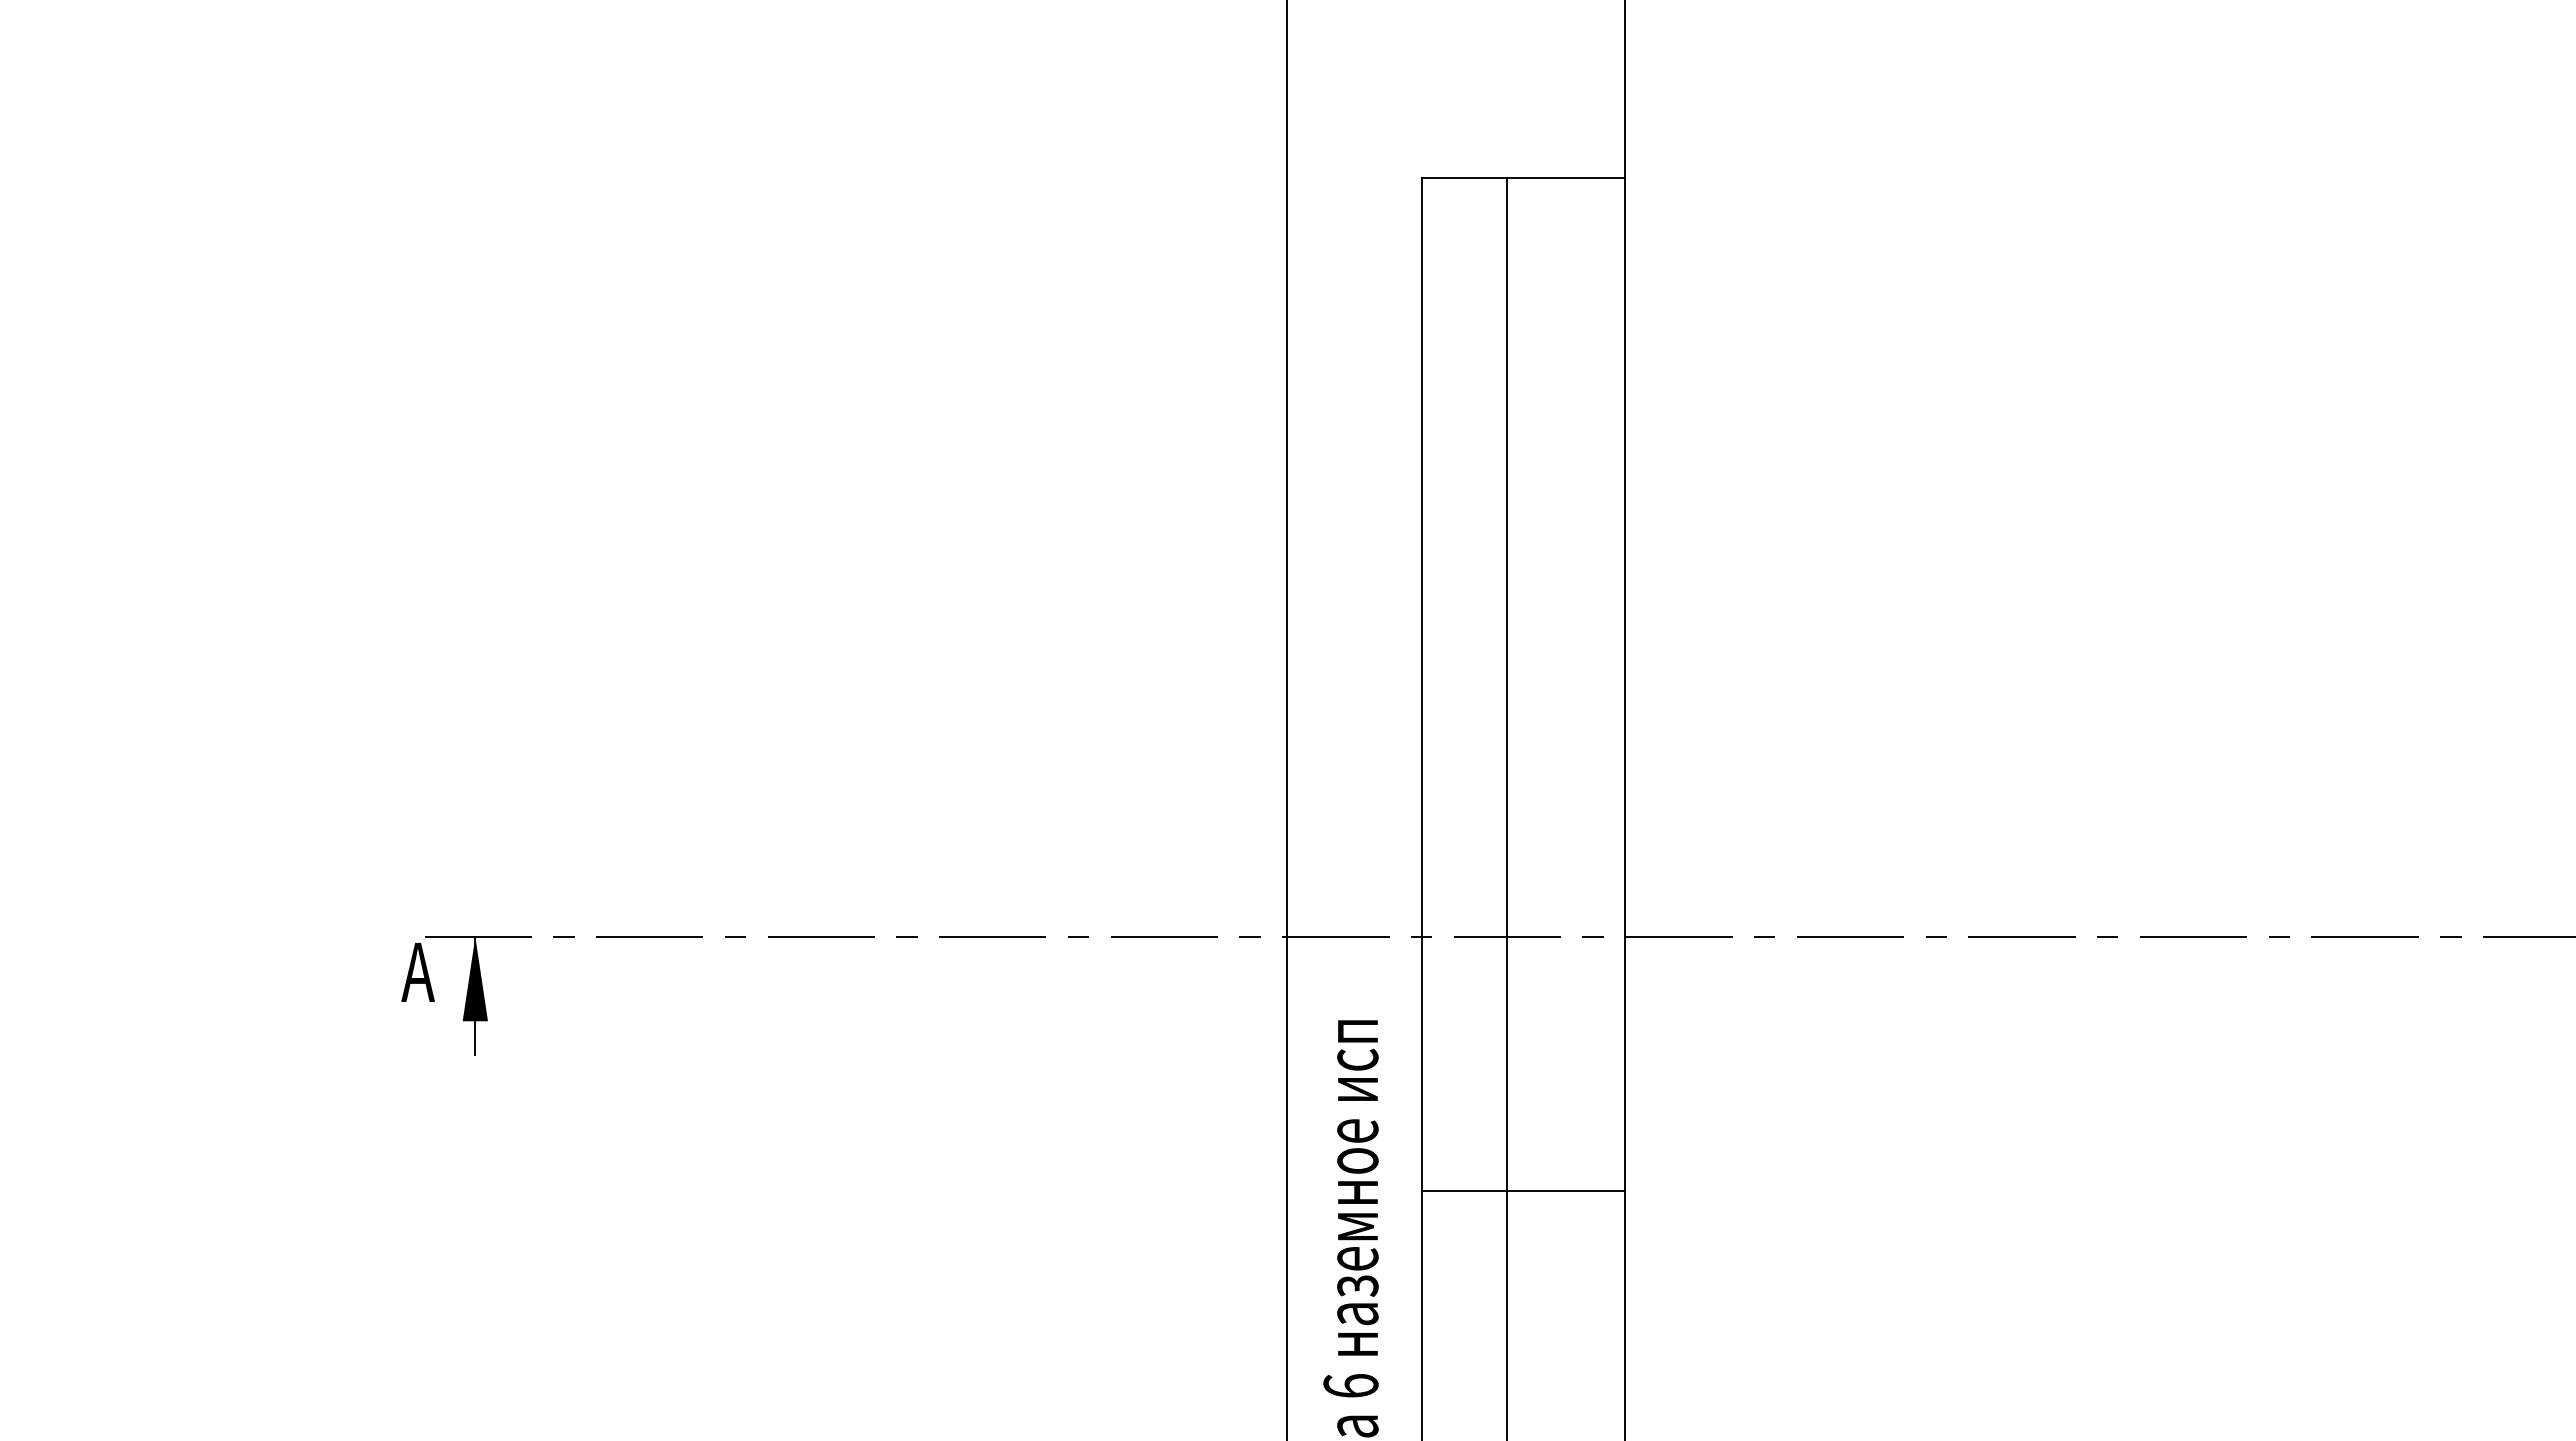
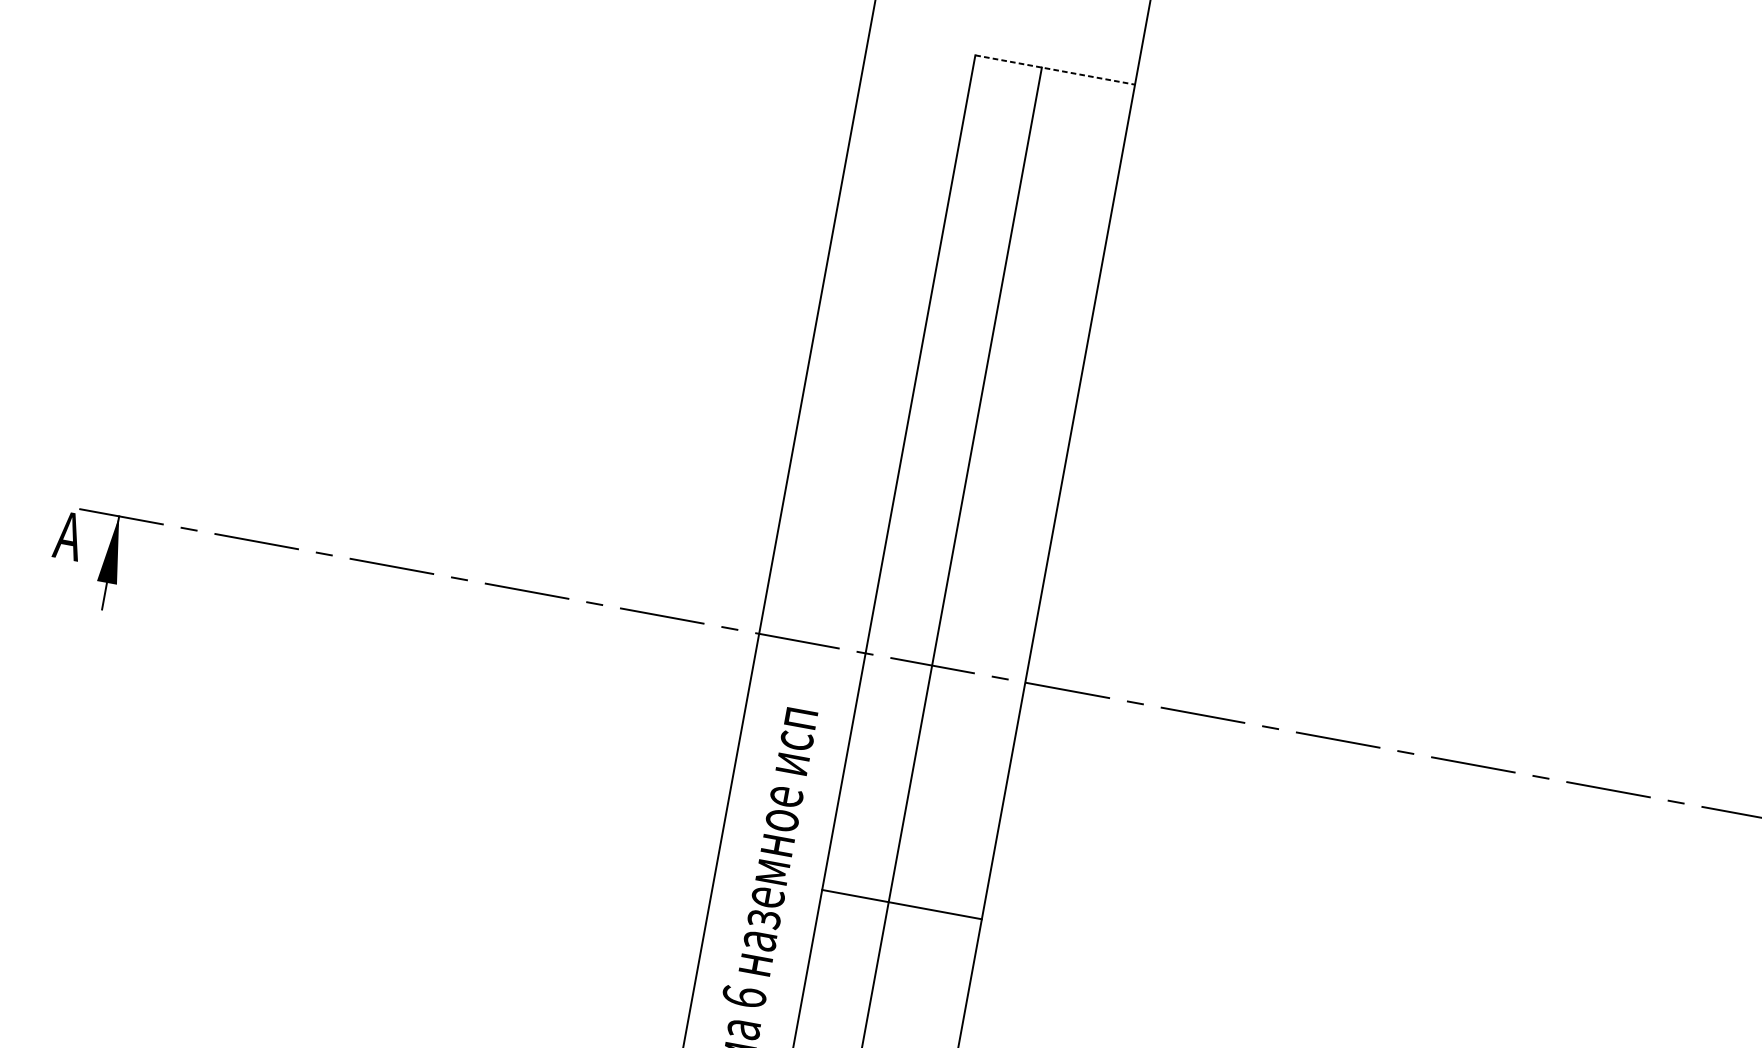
line: (1524, 178) -> (1055, 70), solid -> dashed
line: (1523, 1191) -> (901, 904), moved

